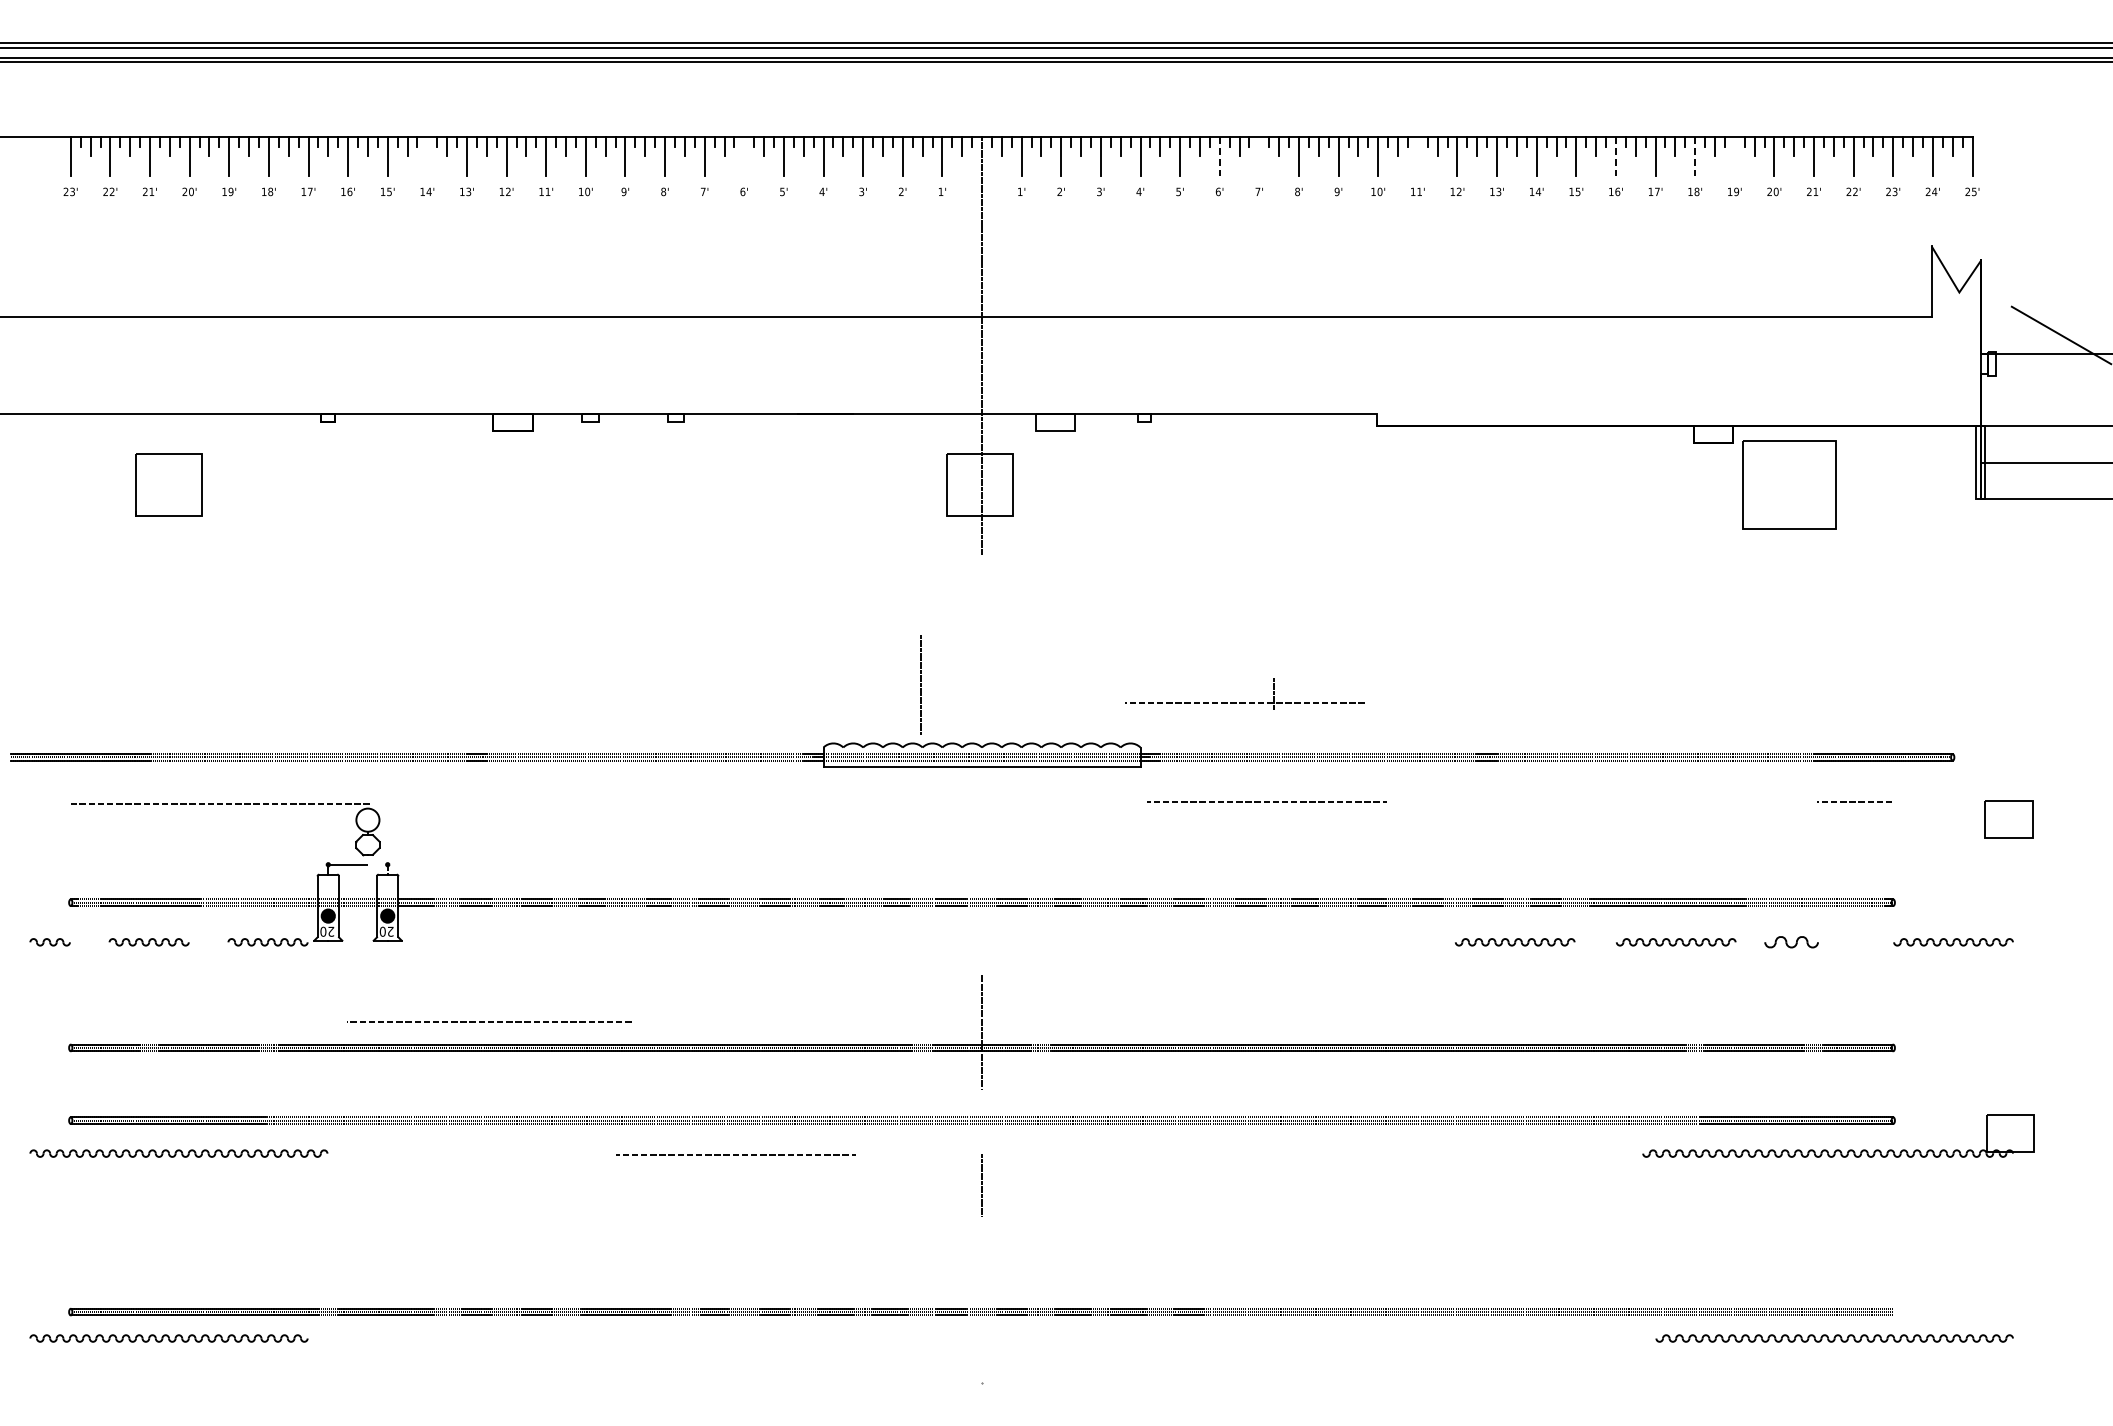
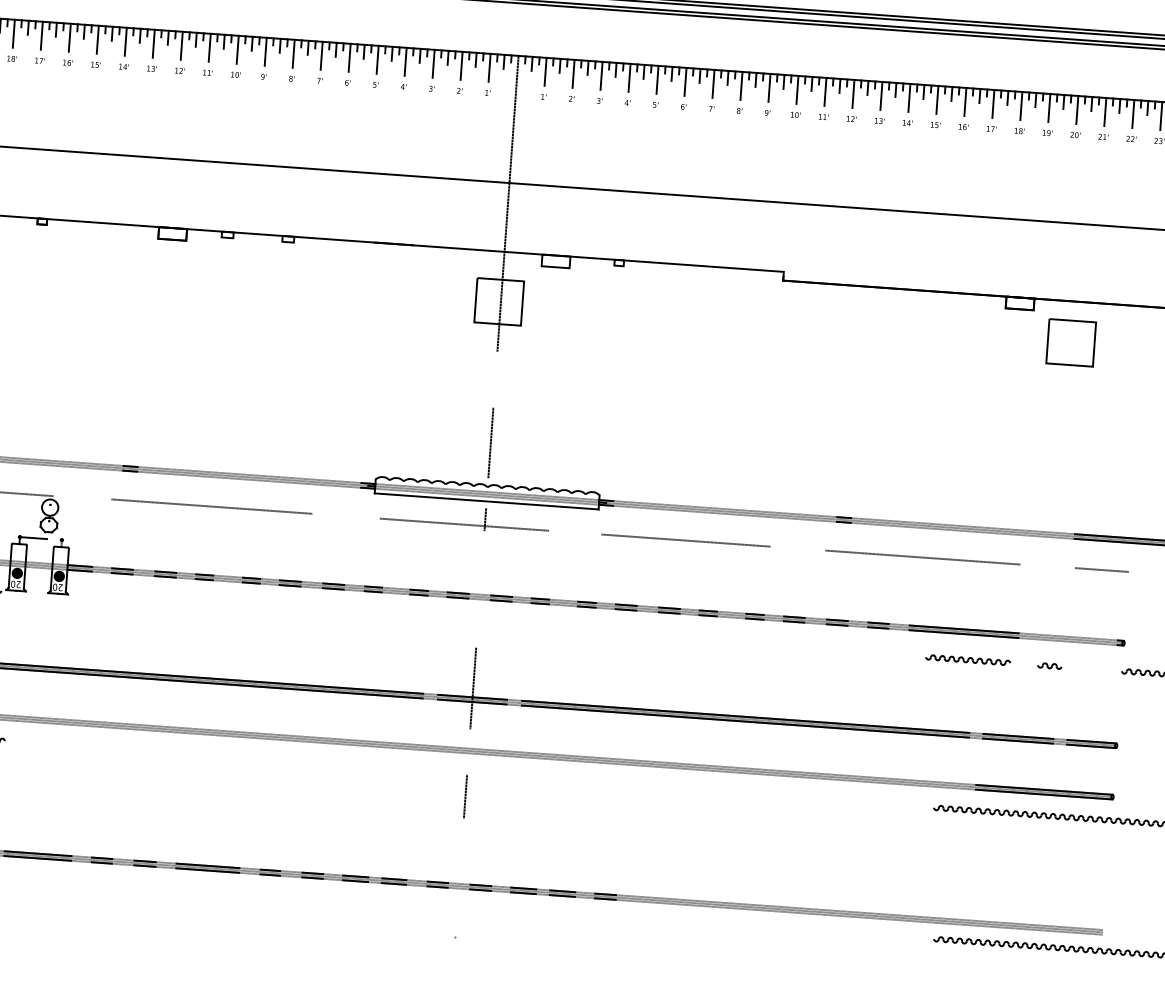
line: (427, 156) -> (125, 41), added
line: (744, 156) -> (349, 57), added
line: (1219, 156) -> (685, 81), dashed -> solid
line: (1259, 156) -> (713, 83), added
line: (1417, 156) -> (825, 91), added
line: (1615, 156) -> (965, 102), dashed -> solid
line: (1695, 156) -> (1021, 106), dashed -> solid
line: (1734, 156) -> (1049, 108), added
part: (1788, 484) -> (1070, 342), size x0.71
line: (920, 684) -> (490, 442), moved
part: (1244, 702) -> (464, 524), moved
line: (1602, 802) -> (923, 557), added
part: (1515, 942) -> (854, 652), removed
part: (1791, 942) -> (1049, 666), size x0.62
line: (489, 1021) -> (211, 505), moved
line: (735, 1154) -> (292, 762), removed

